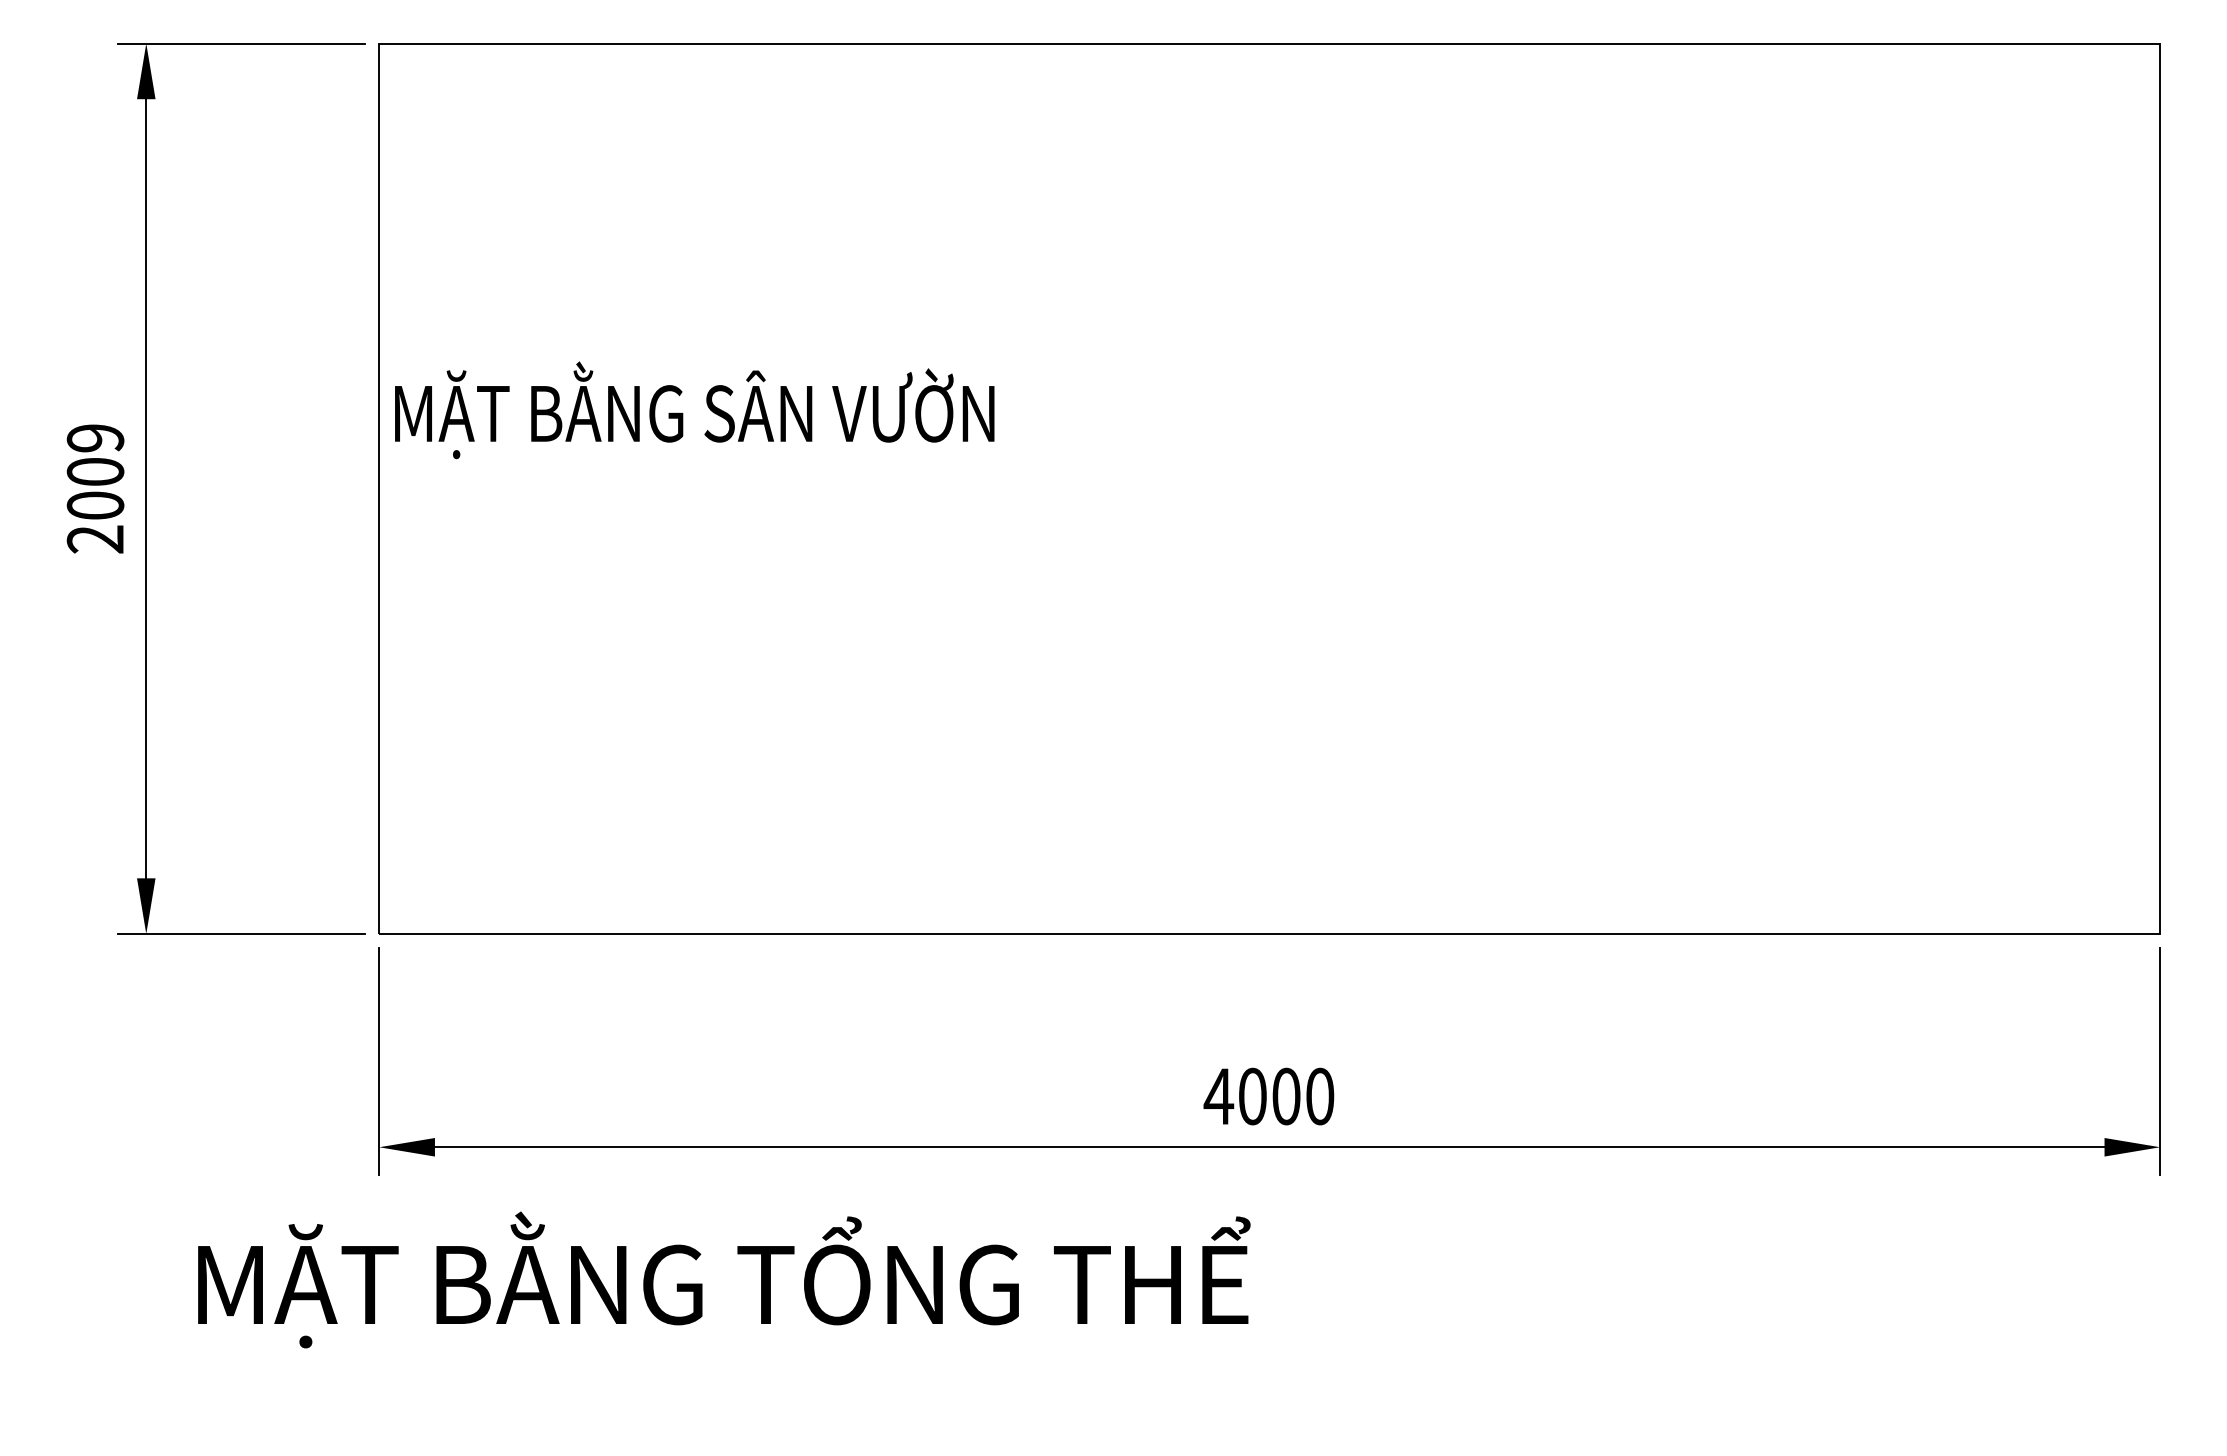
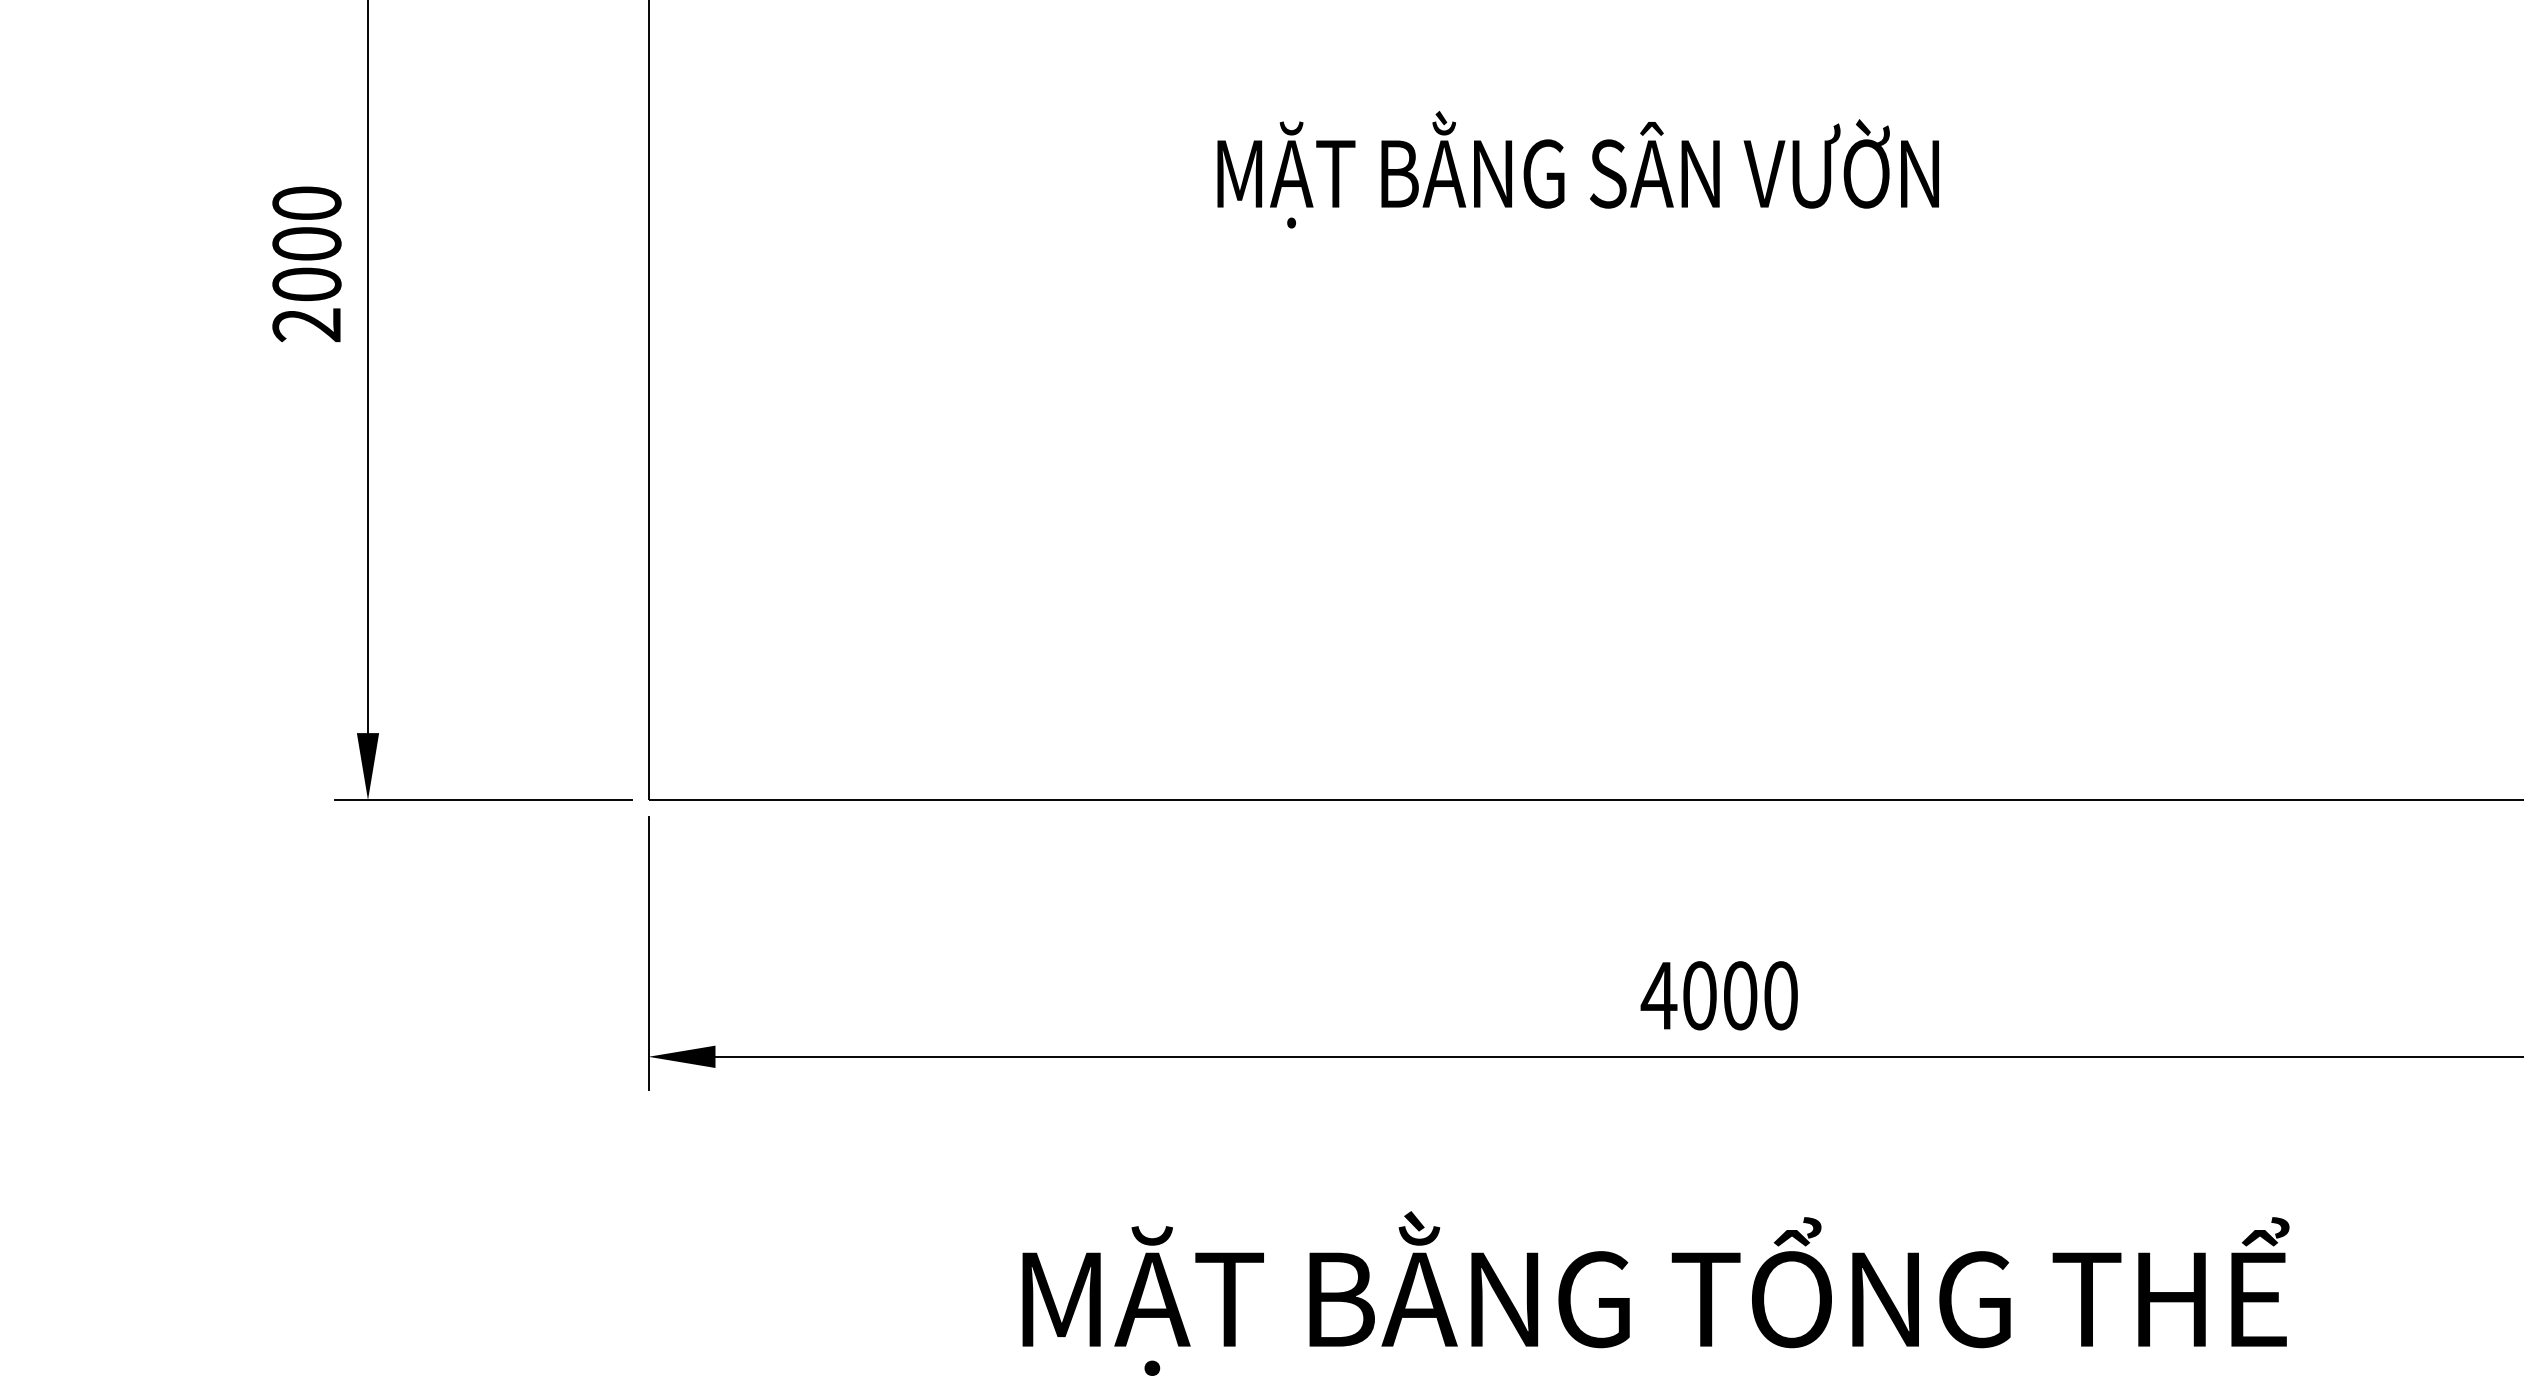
text: (694, 410) -> (1577, 169), moved
text: (95, 438) -> (306, 203), 2009 -> 2000
text: (724, 1279) -> (1656, 1293), moved

